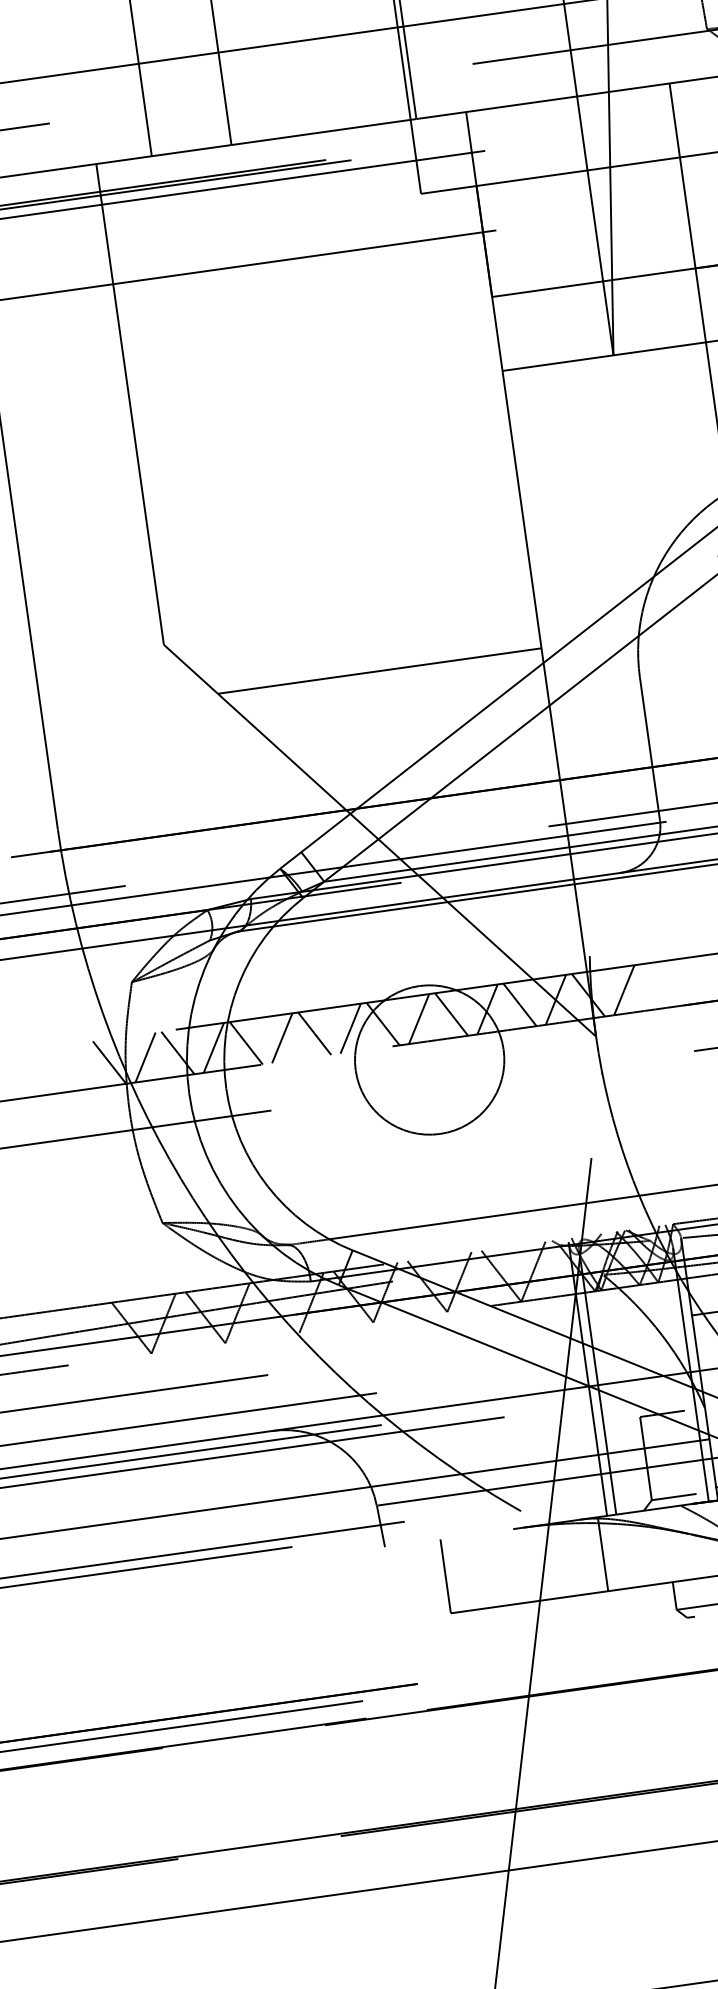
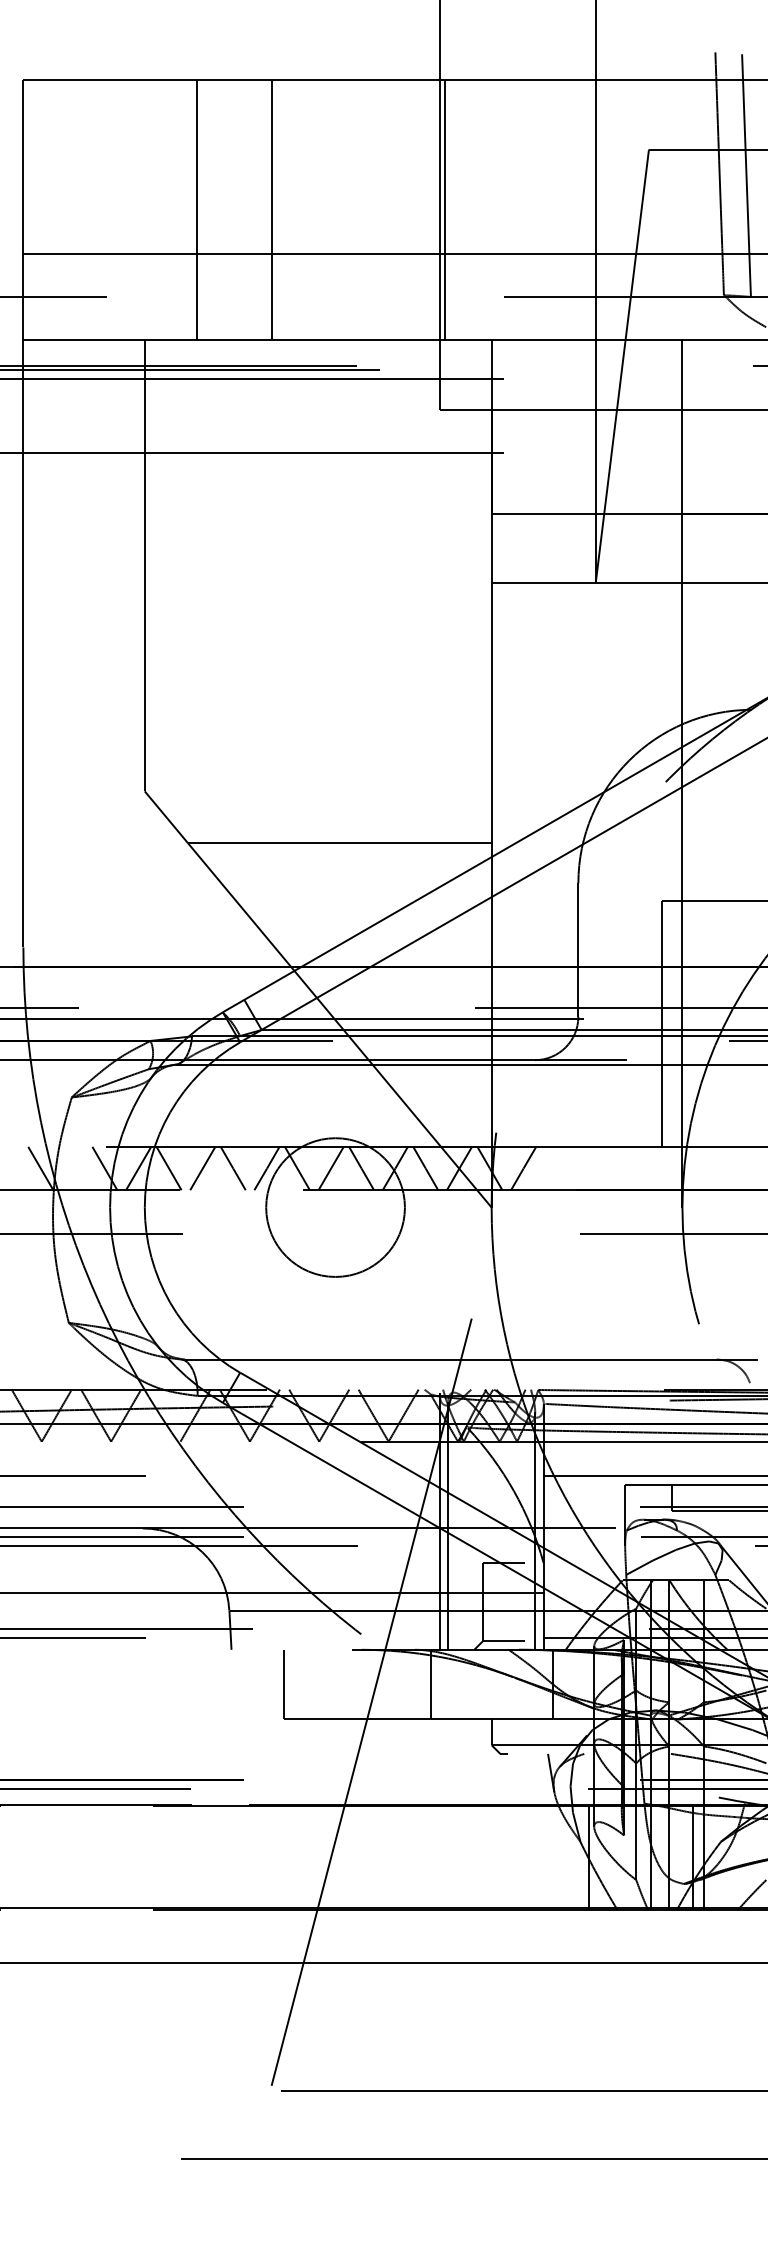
line: (145, 1057) -> (74, 1168), removed

